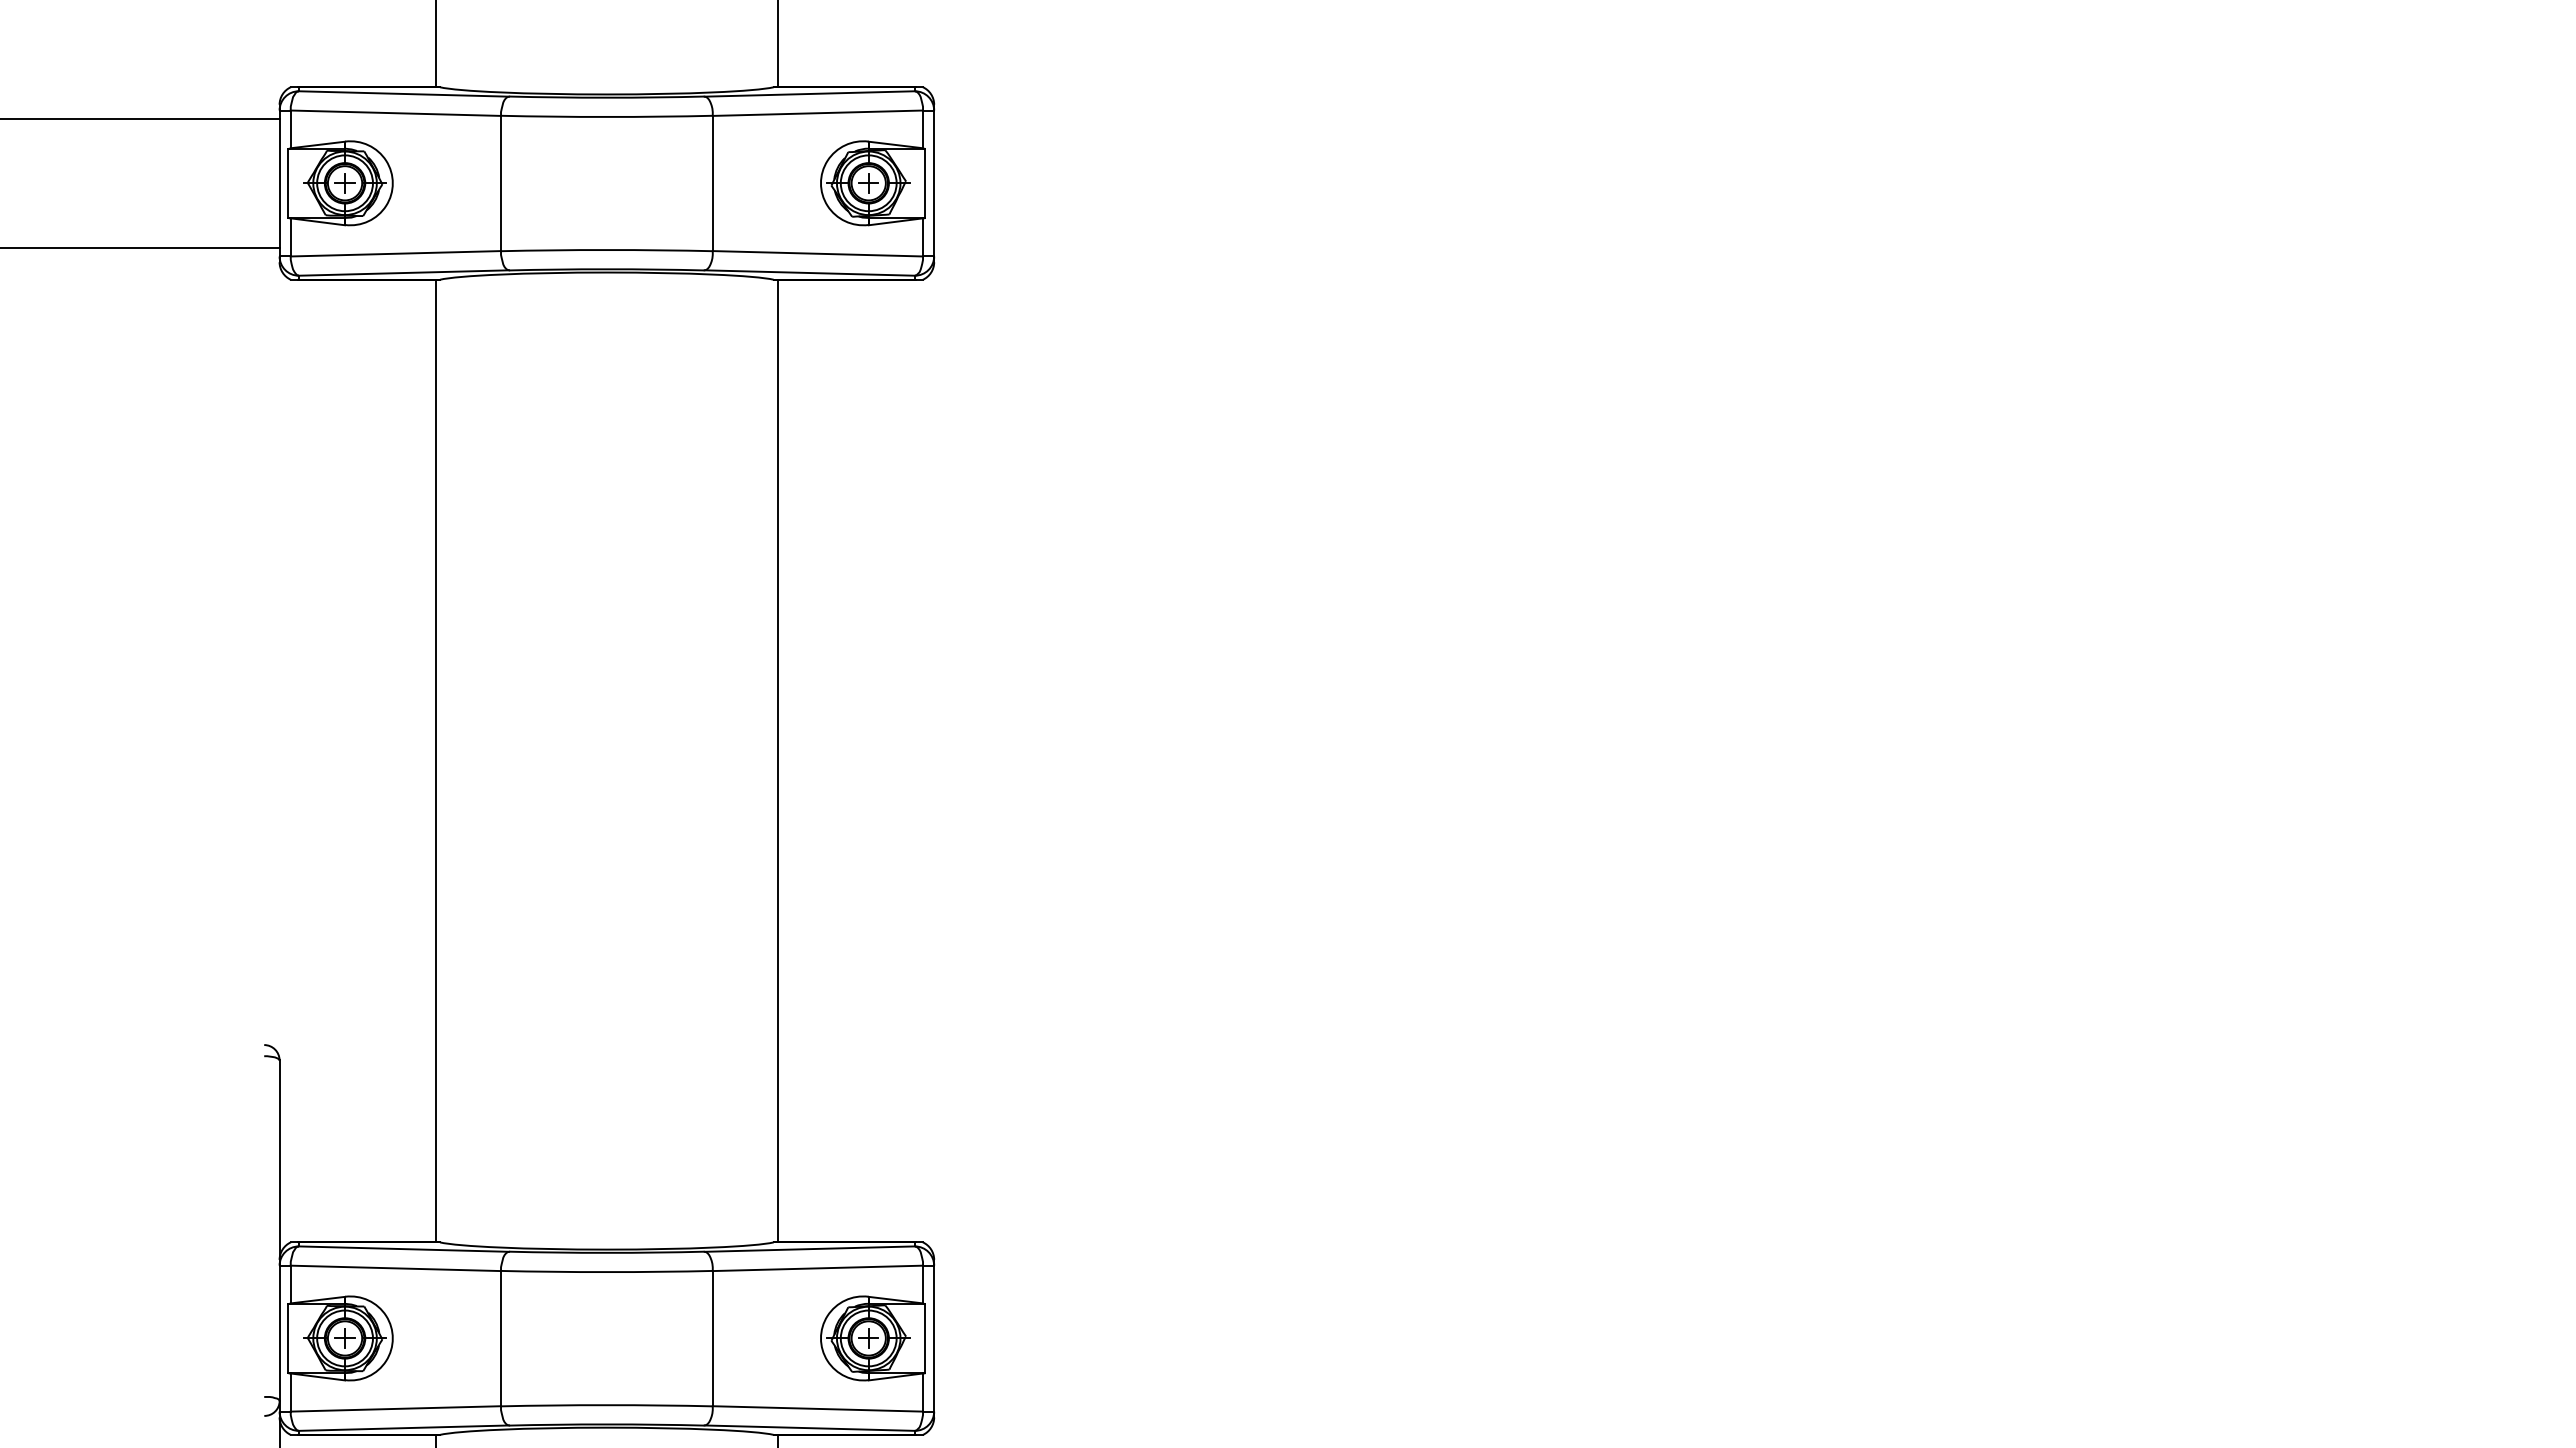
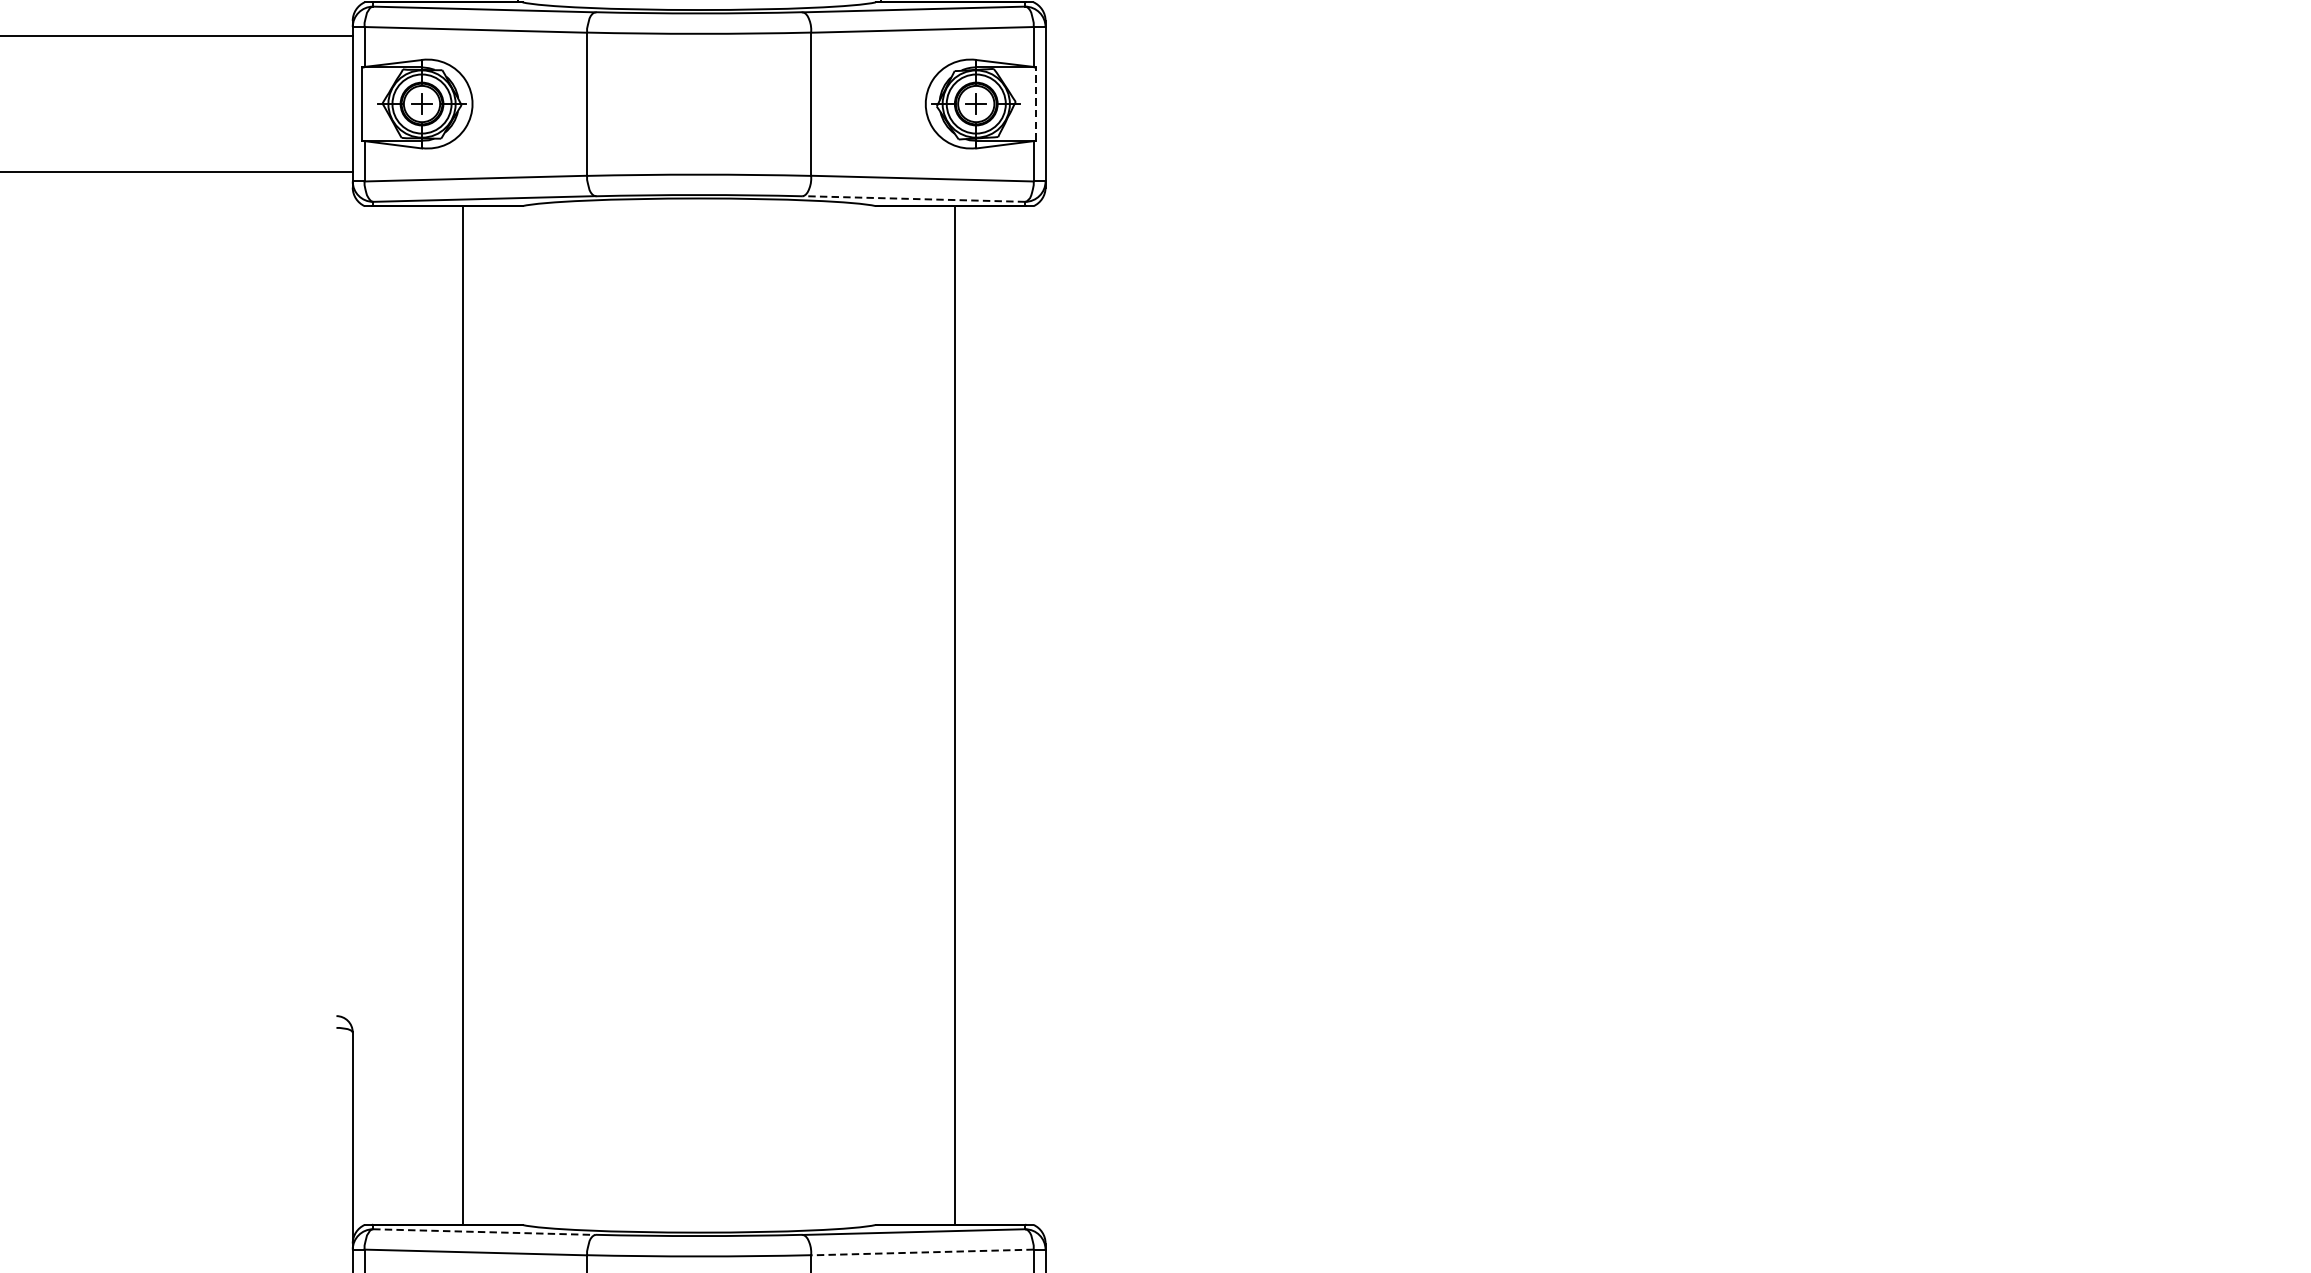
line: (925, 183) -> (1036, 104), solid -> dashed
line: (809, 273) -> (913, 199), solid -> dashed
line: (435, 760) -> (462, 714), moved
line: (778, 760) -> (954, 714), moved
line: (404, 1249) -> (484, 1232), solid -> dashed
line: (817, 1268) -> (922, 1252), solid -> dashed

